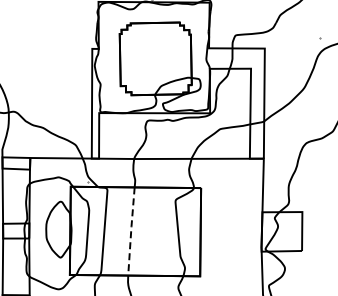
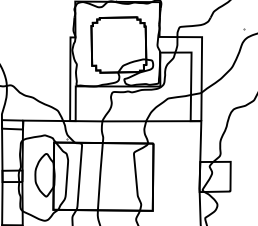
line: (131, 231) -> (100, 176), dashed -> solid

